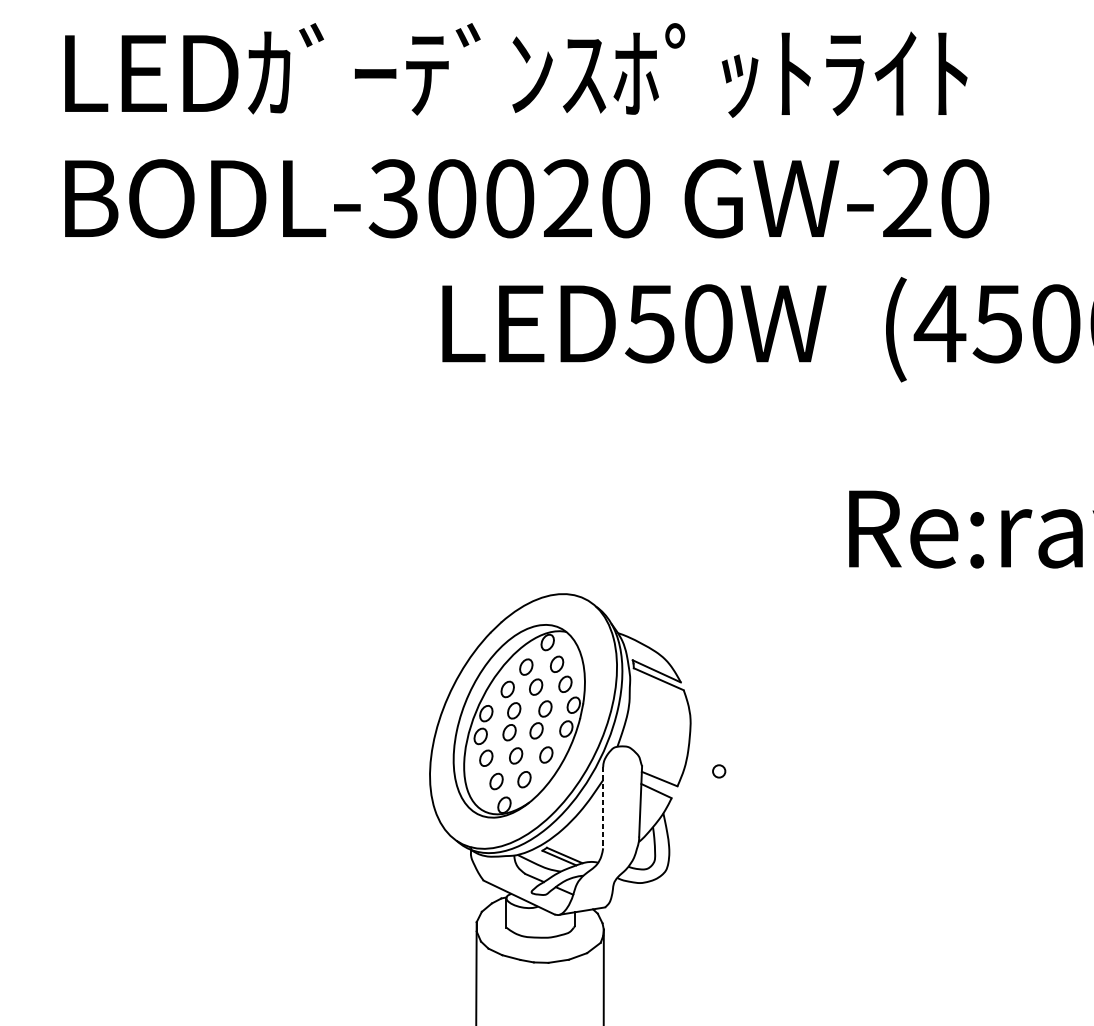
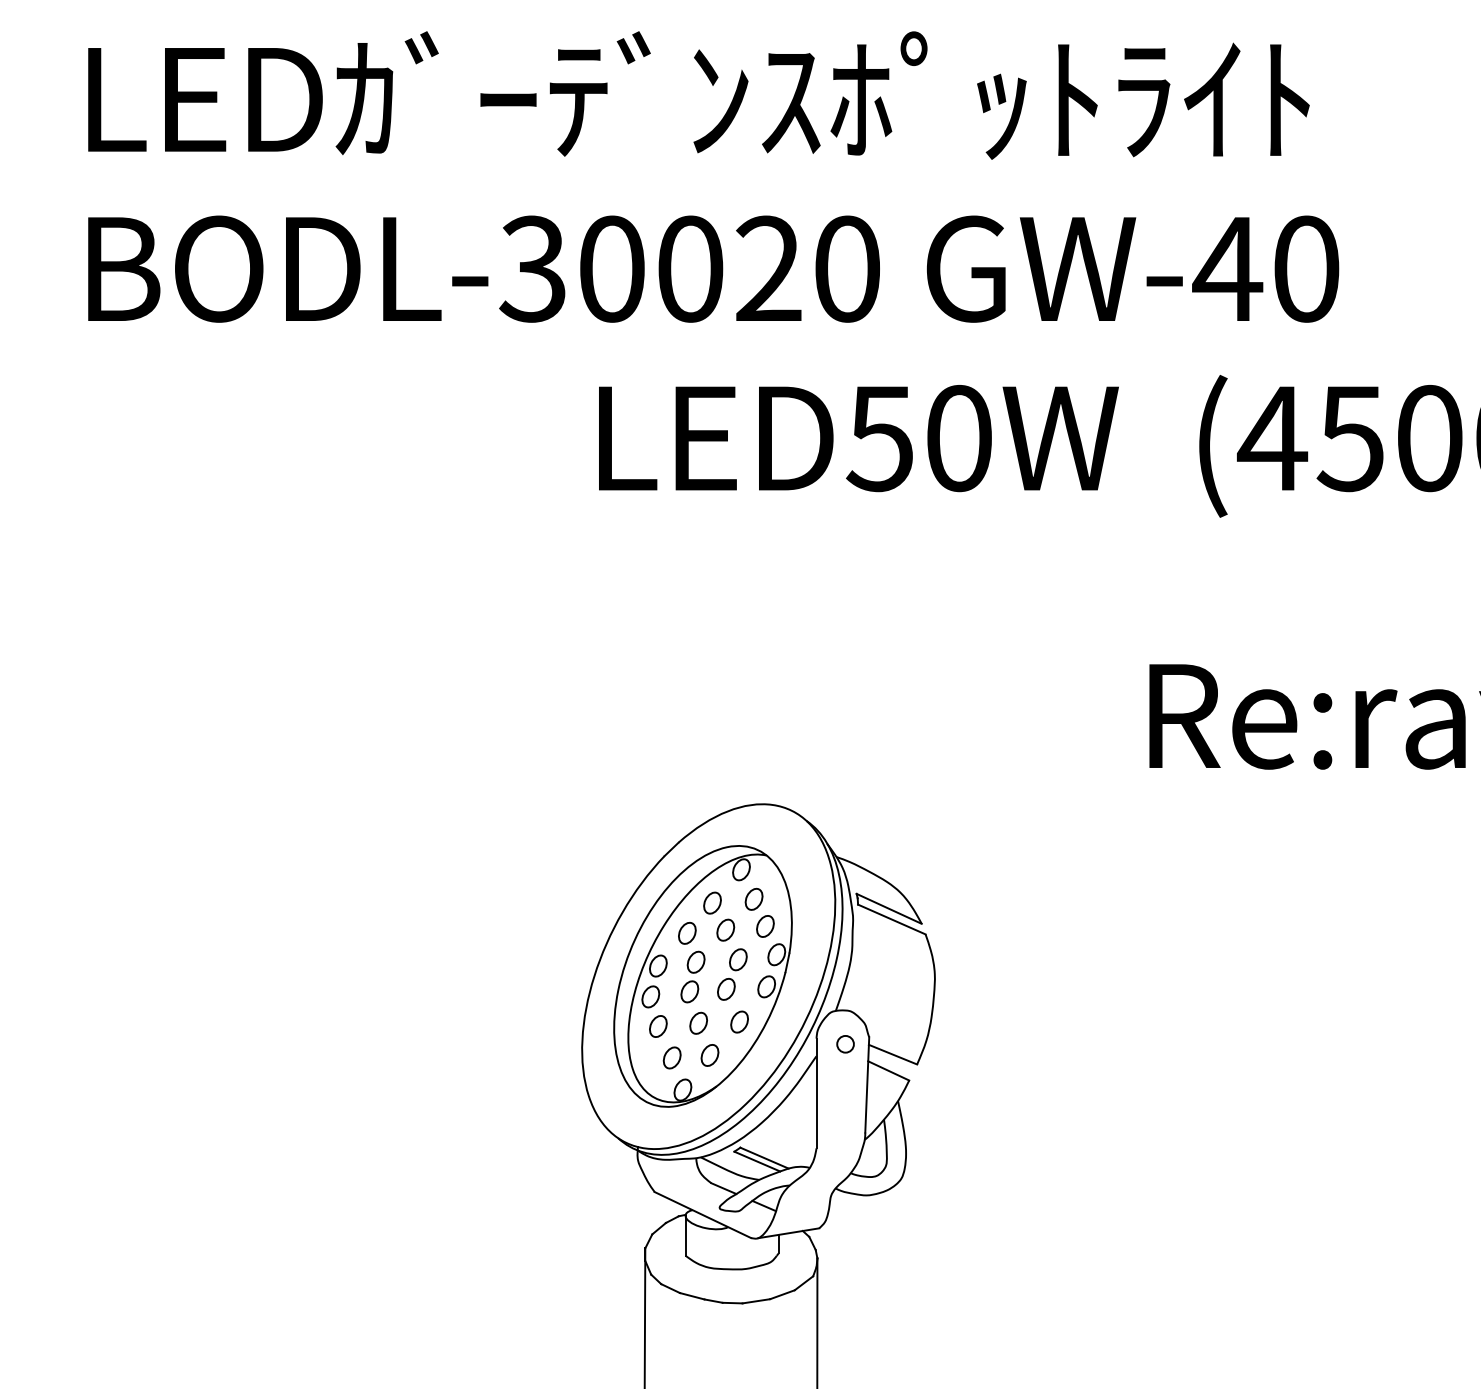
text: (906, 197) -> (1227, 267), GW-20 -> GW-40
circle: (719, 771) -> (845, 1044), moved
line: (603, 807) -> (816, 1093), dashed -> solid

